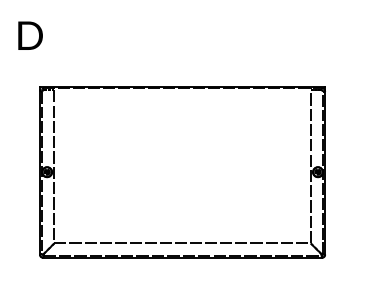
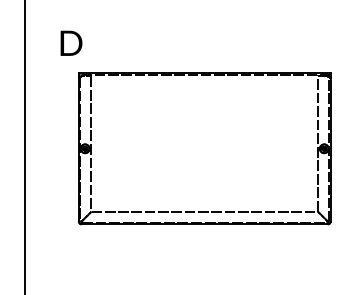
text: (30, 34) -> (71, 42), moved

